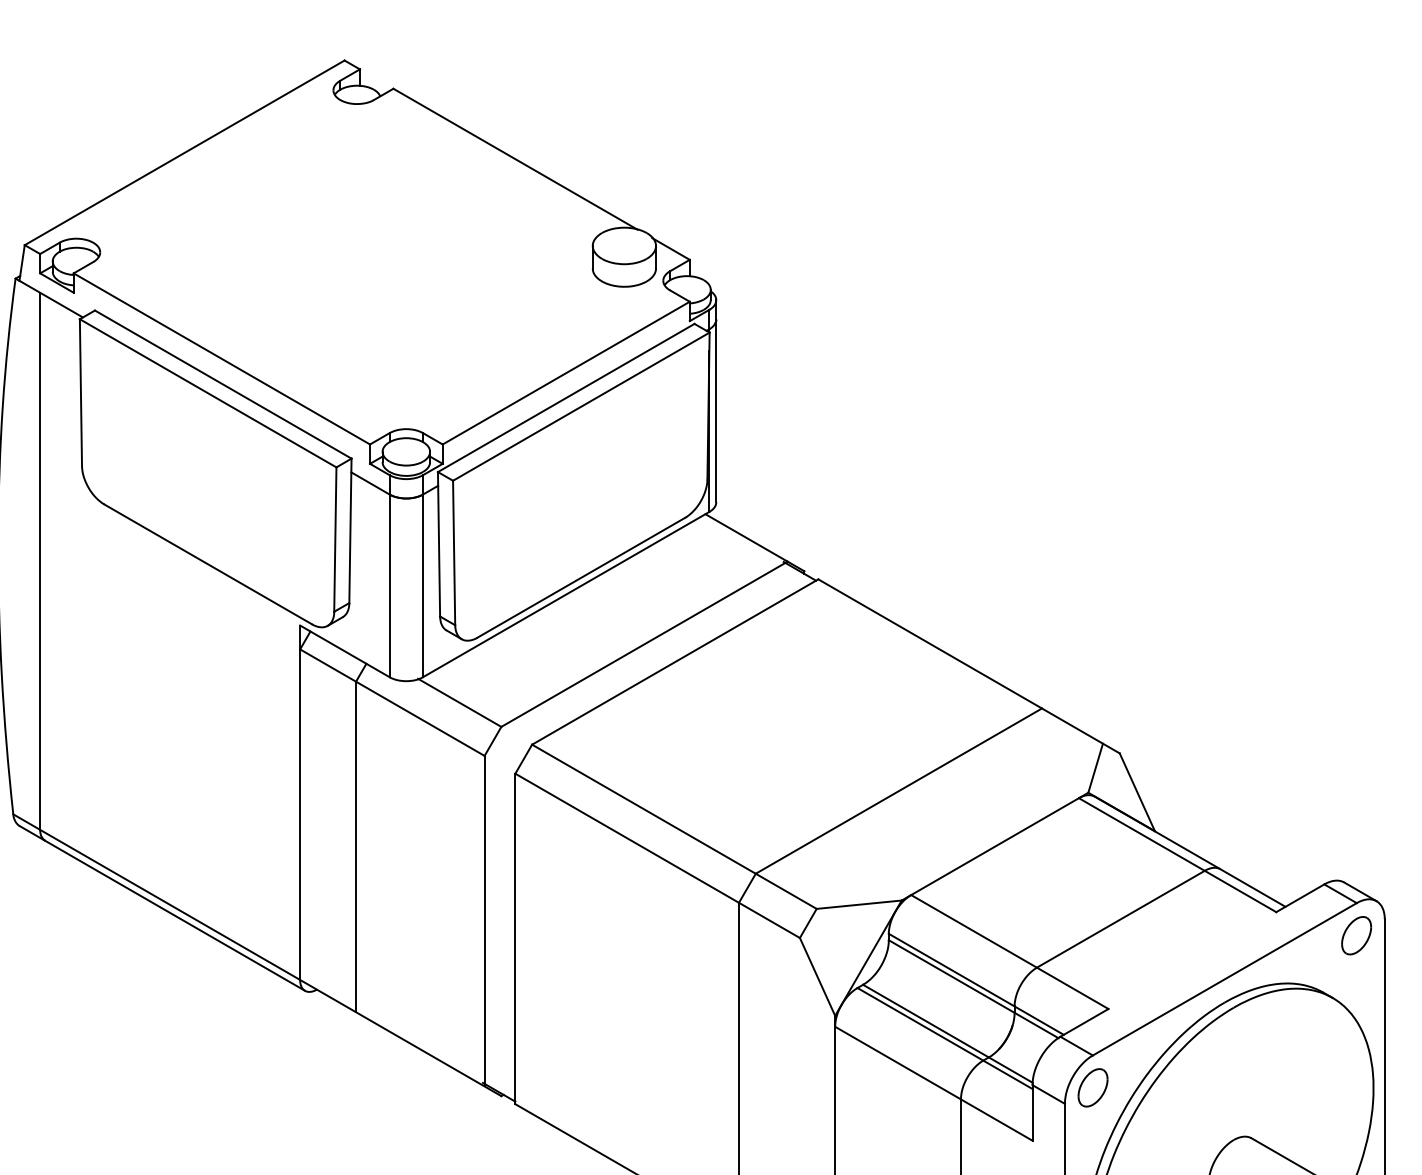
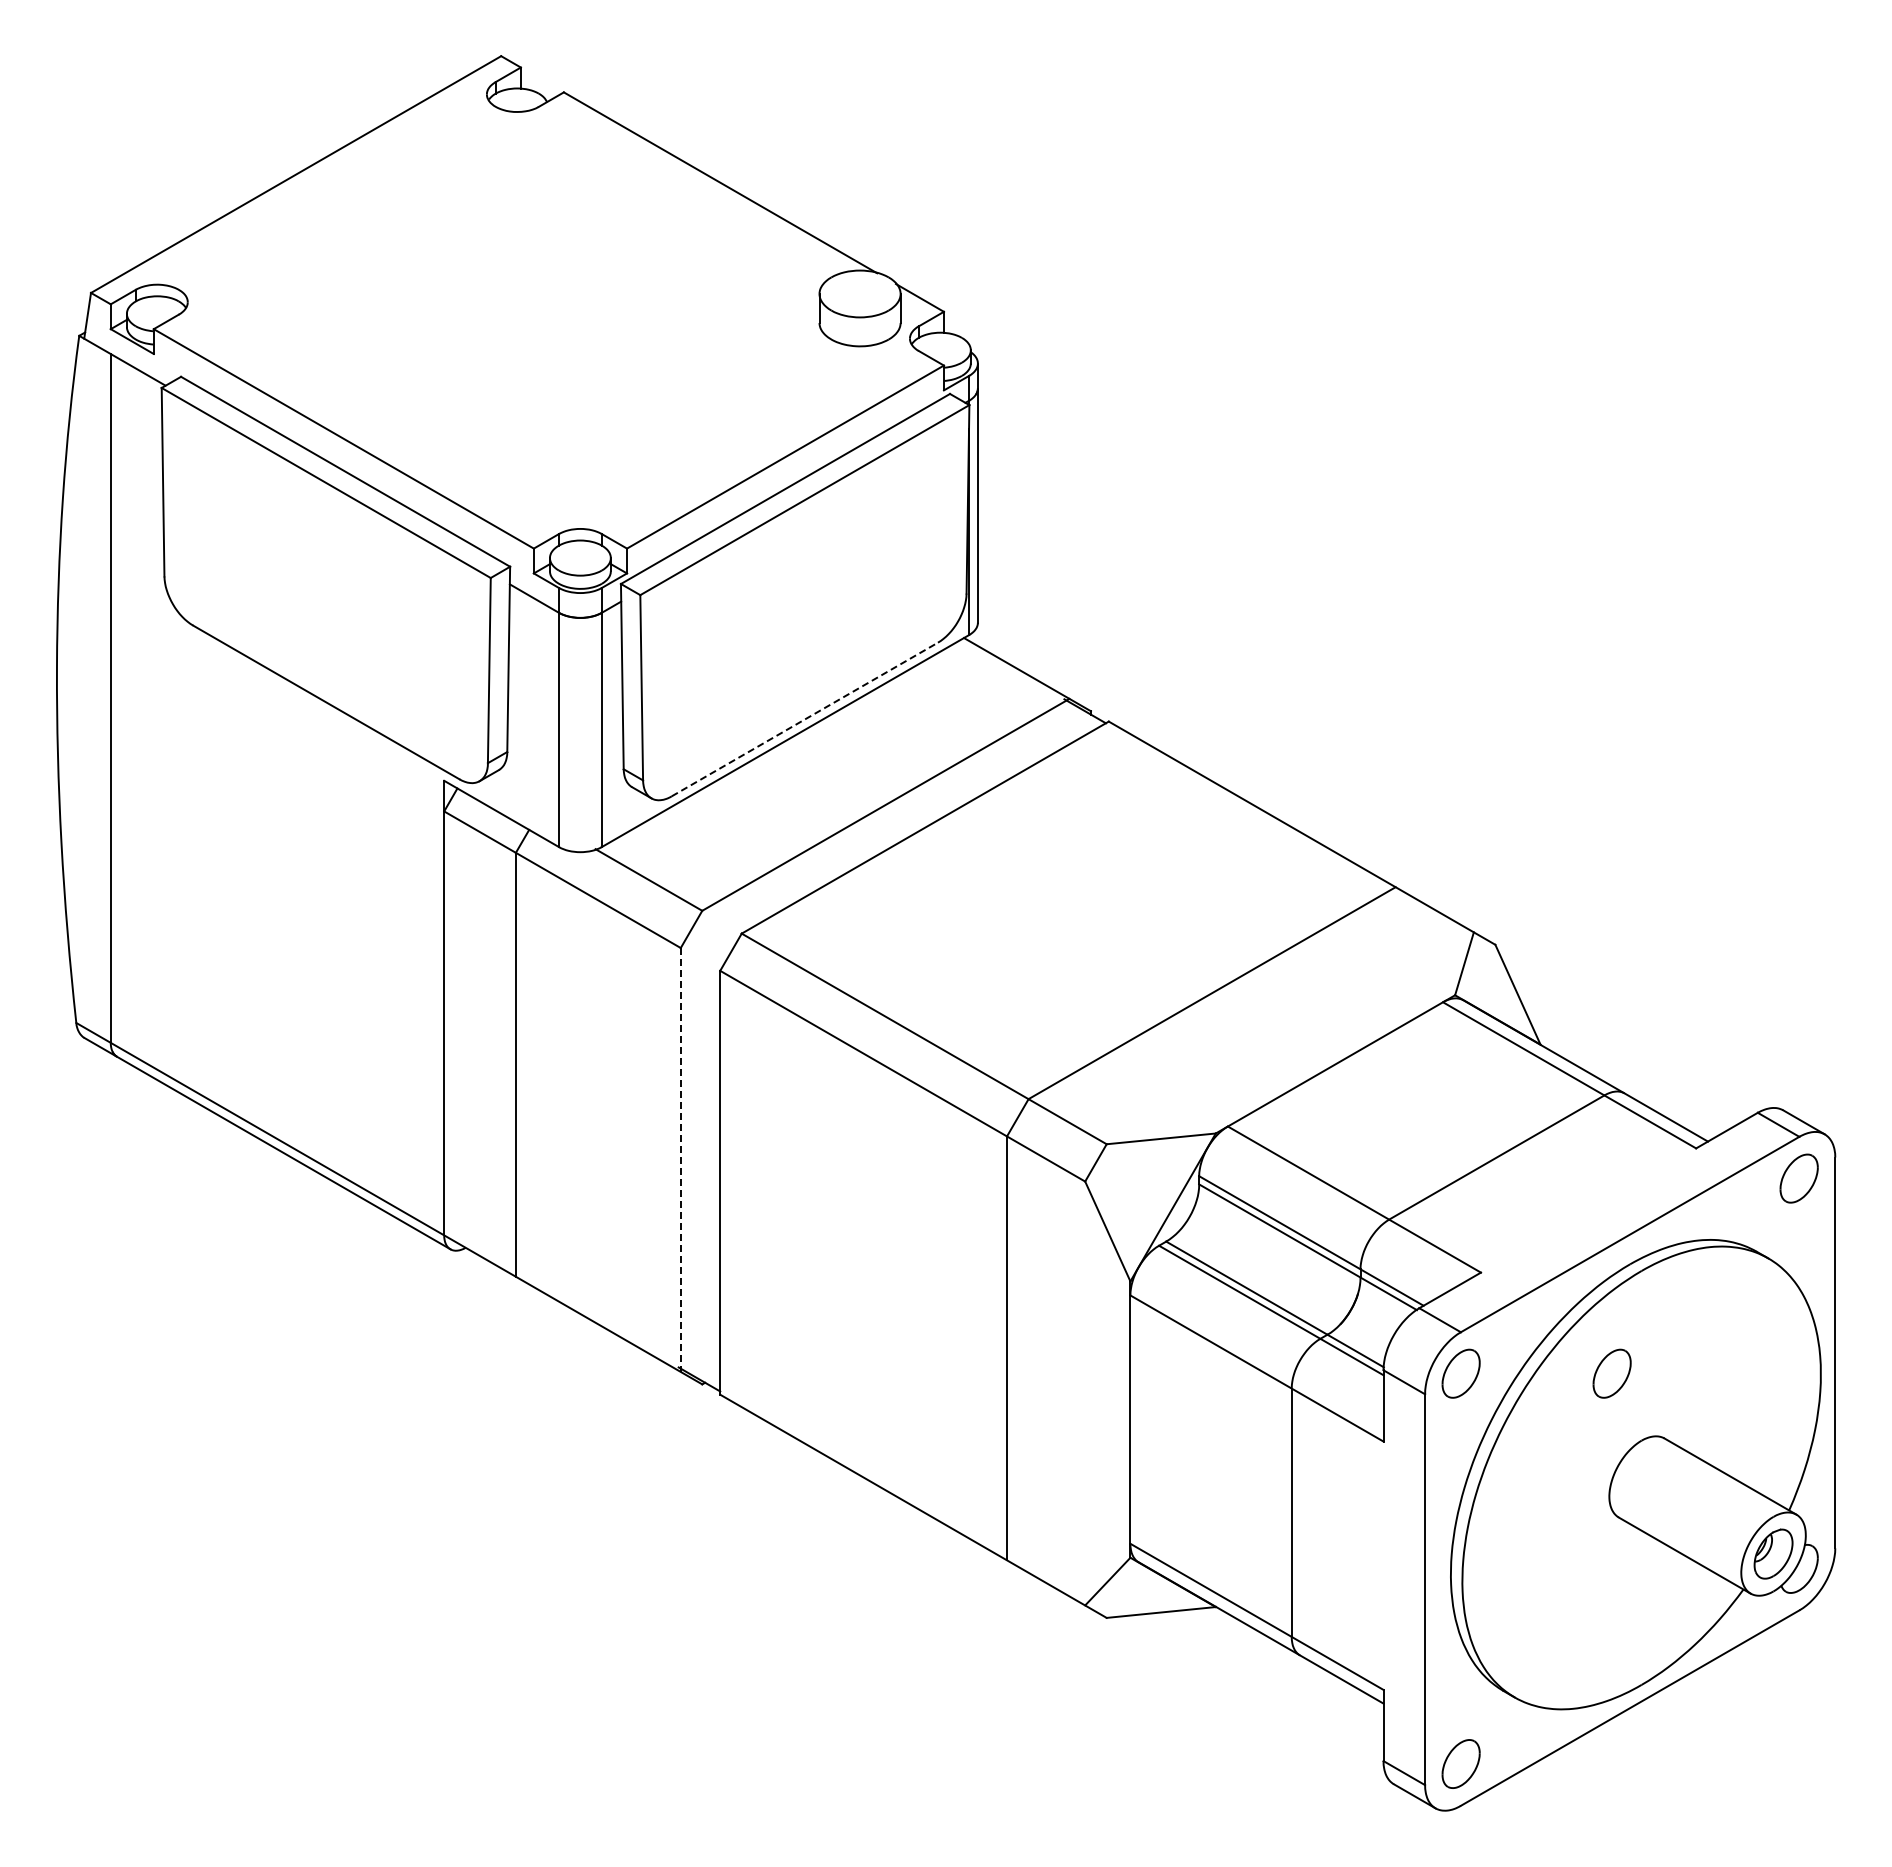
line: (581, 577) -> (804, 719), solid -> dashed
line: (484, 921) -> (680, 1160), solid -> dashed
part: (1210, 1087) -> (1611, 1373), added

